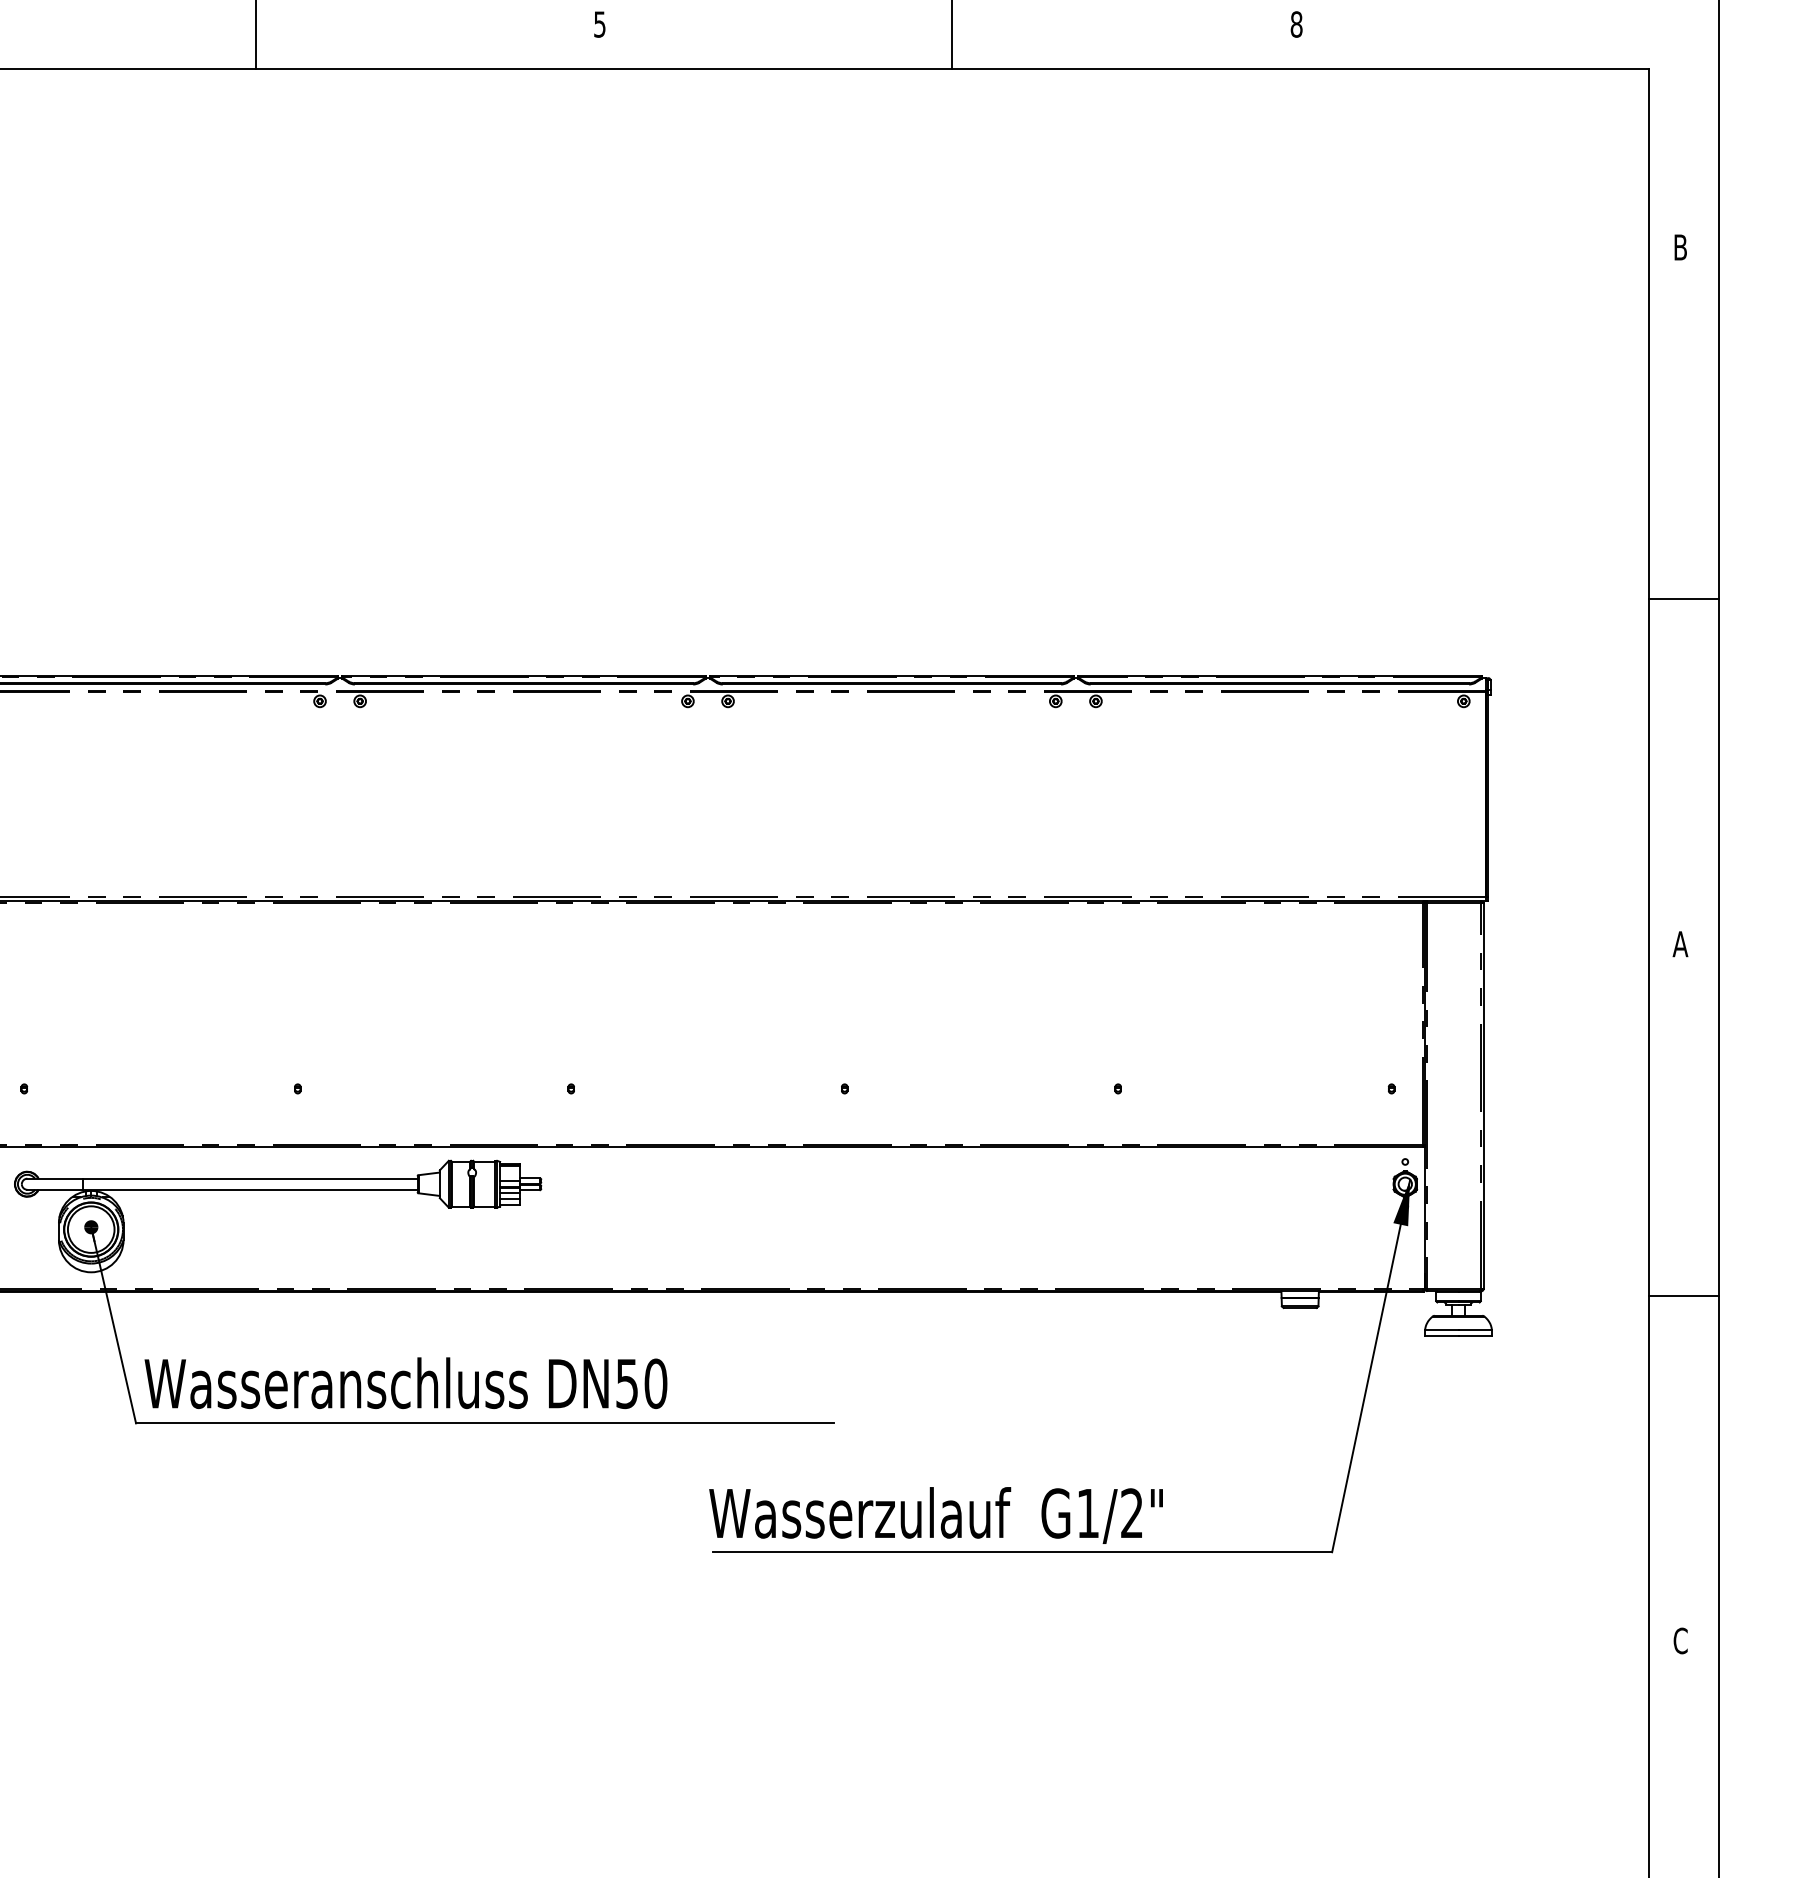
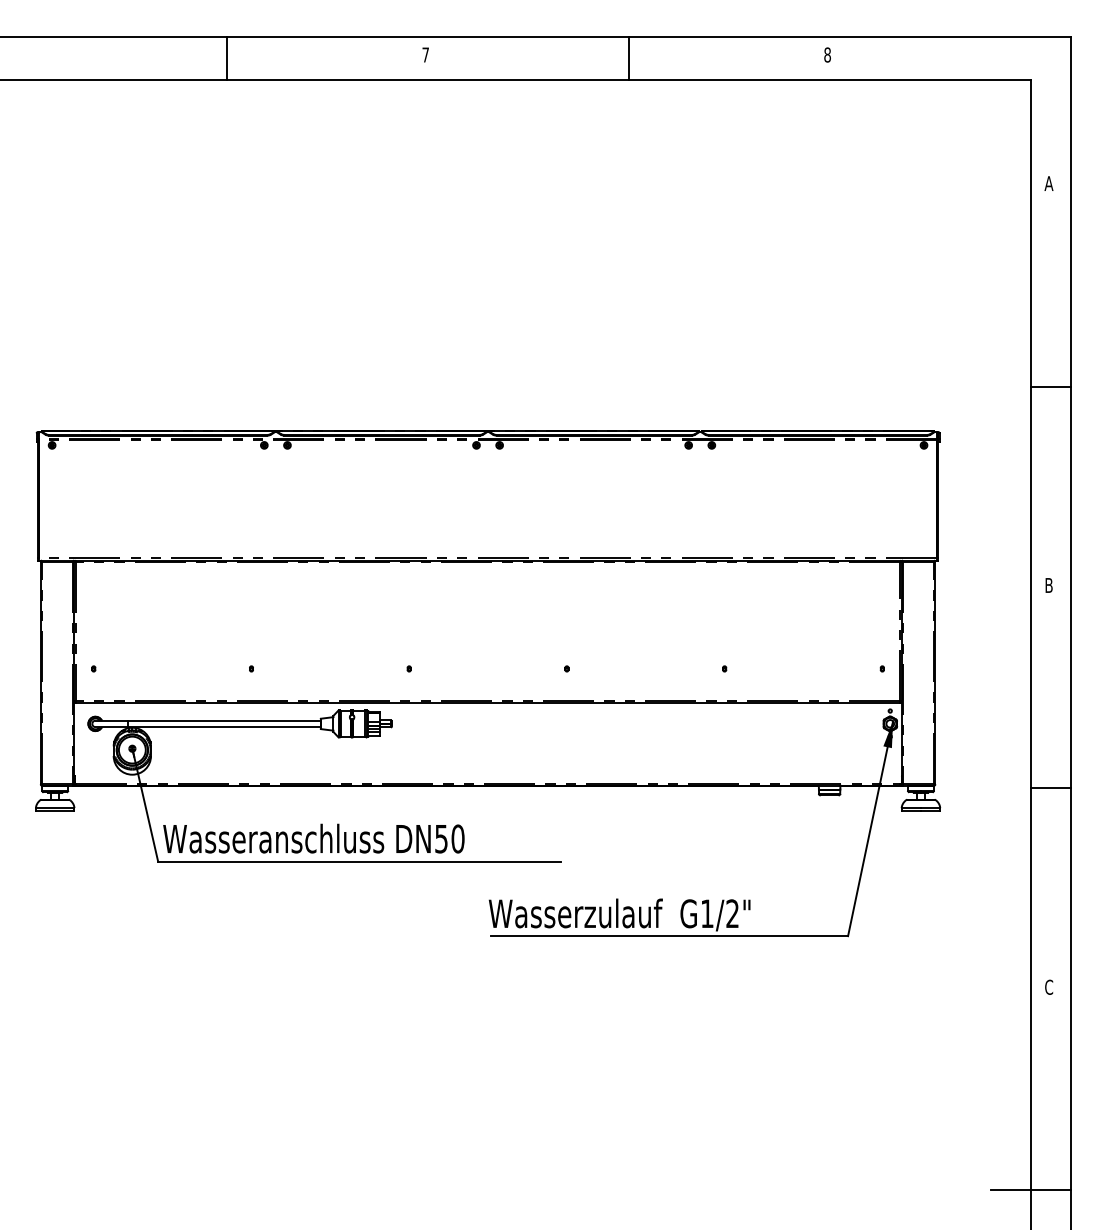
text: (599, 23) -> (425, 54), 5 -> 7
text: (1679, 247) -> (1048, 183), B -> A
text: (1679, 944) -> (1048, 585), A -> B

